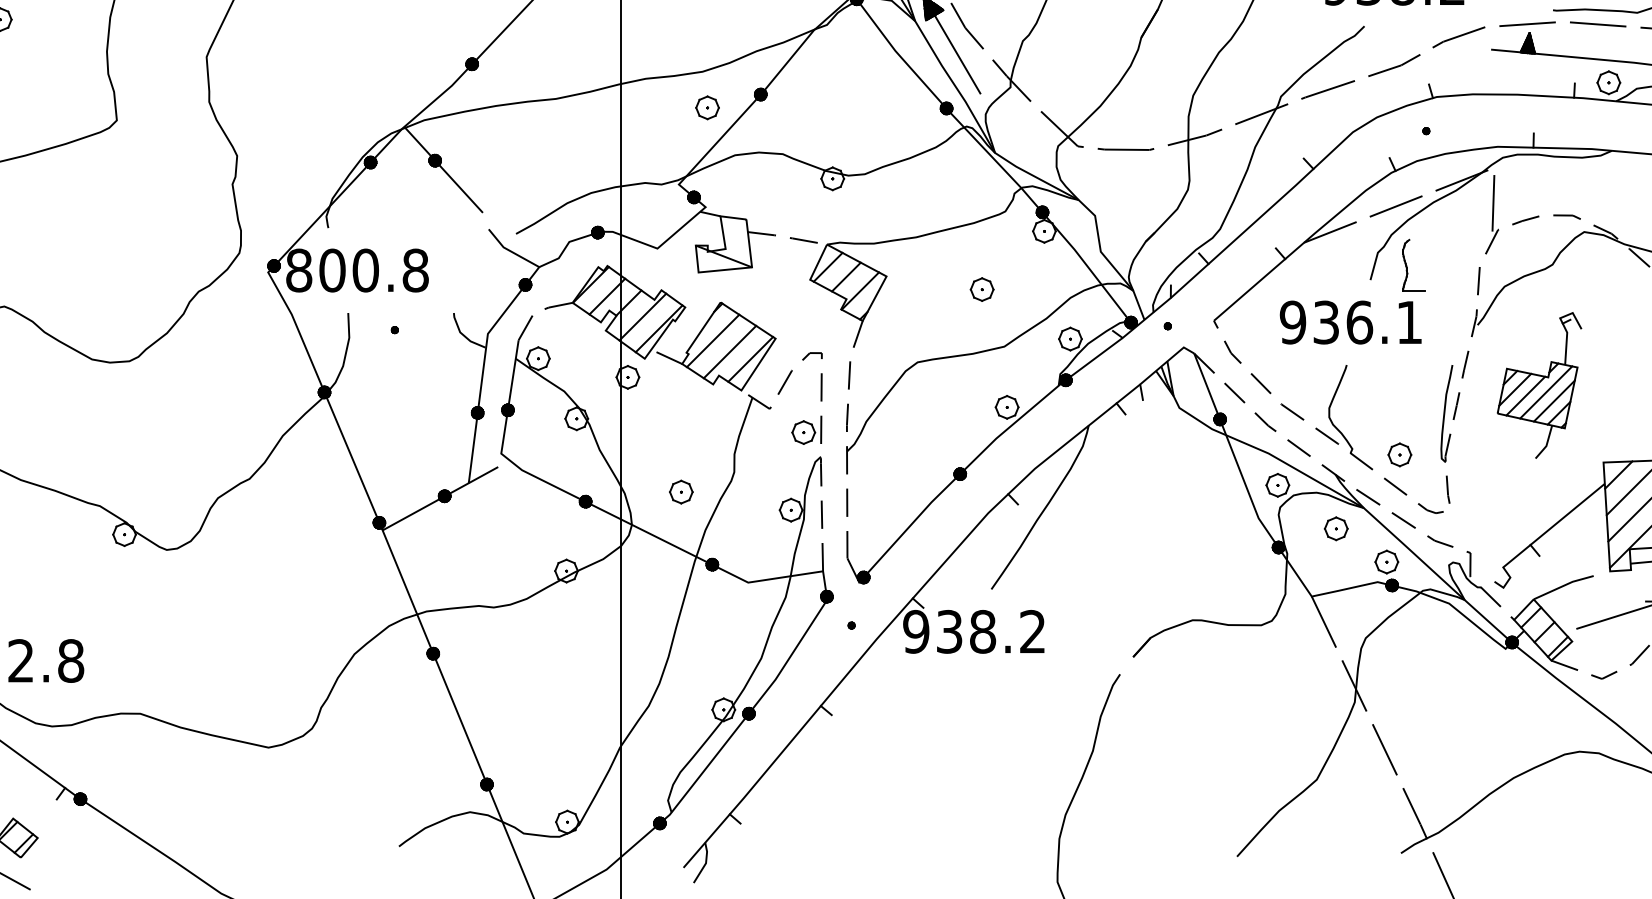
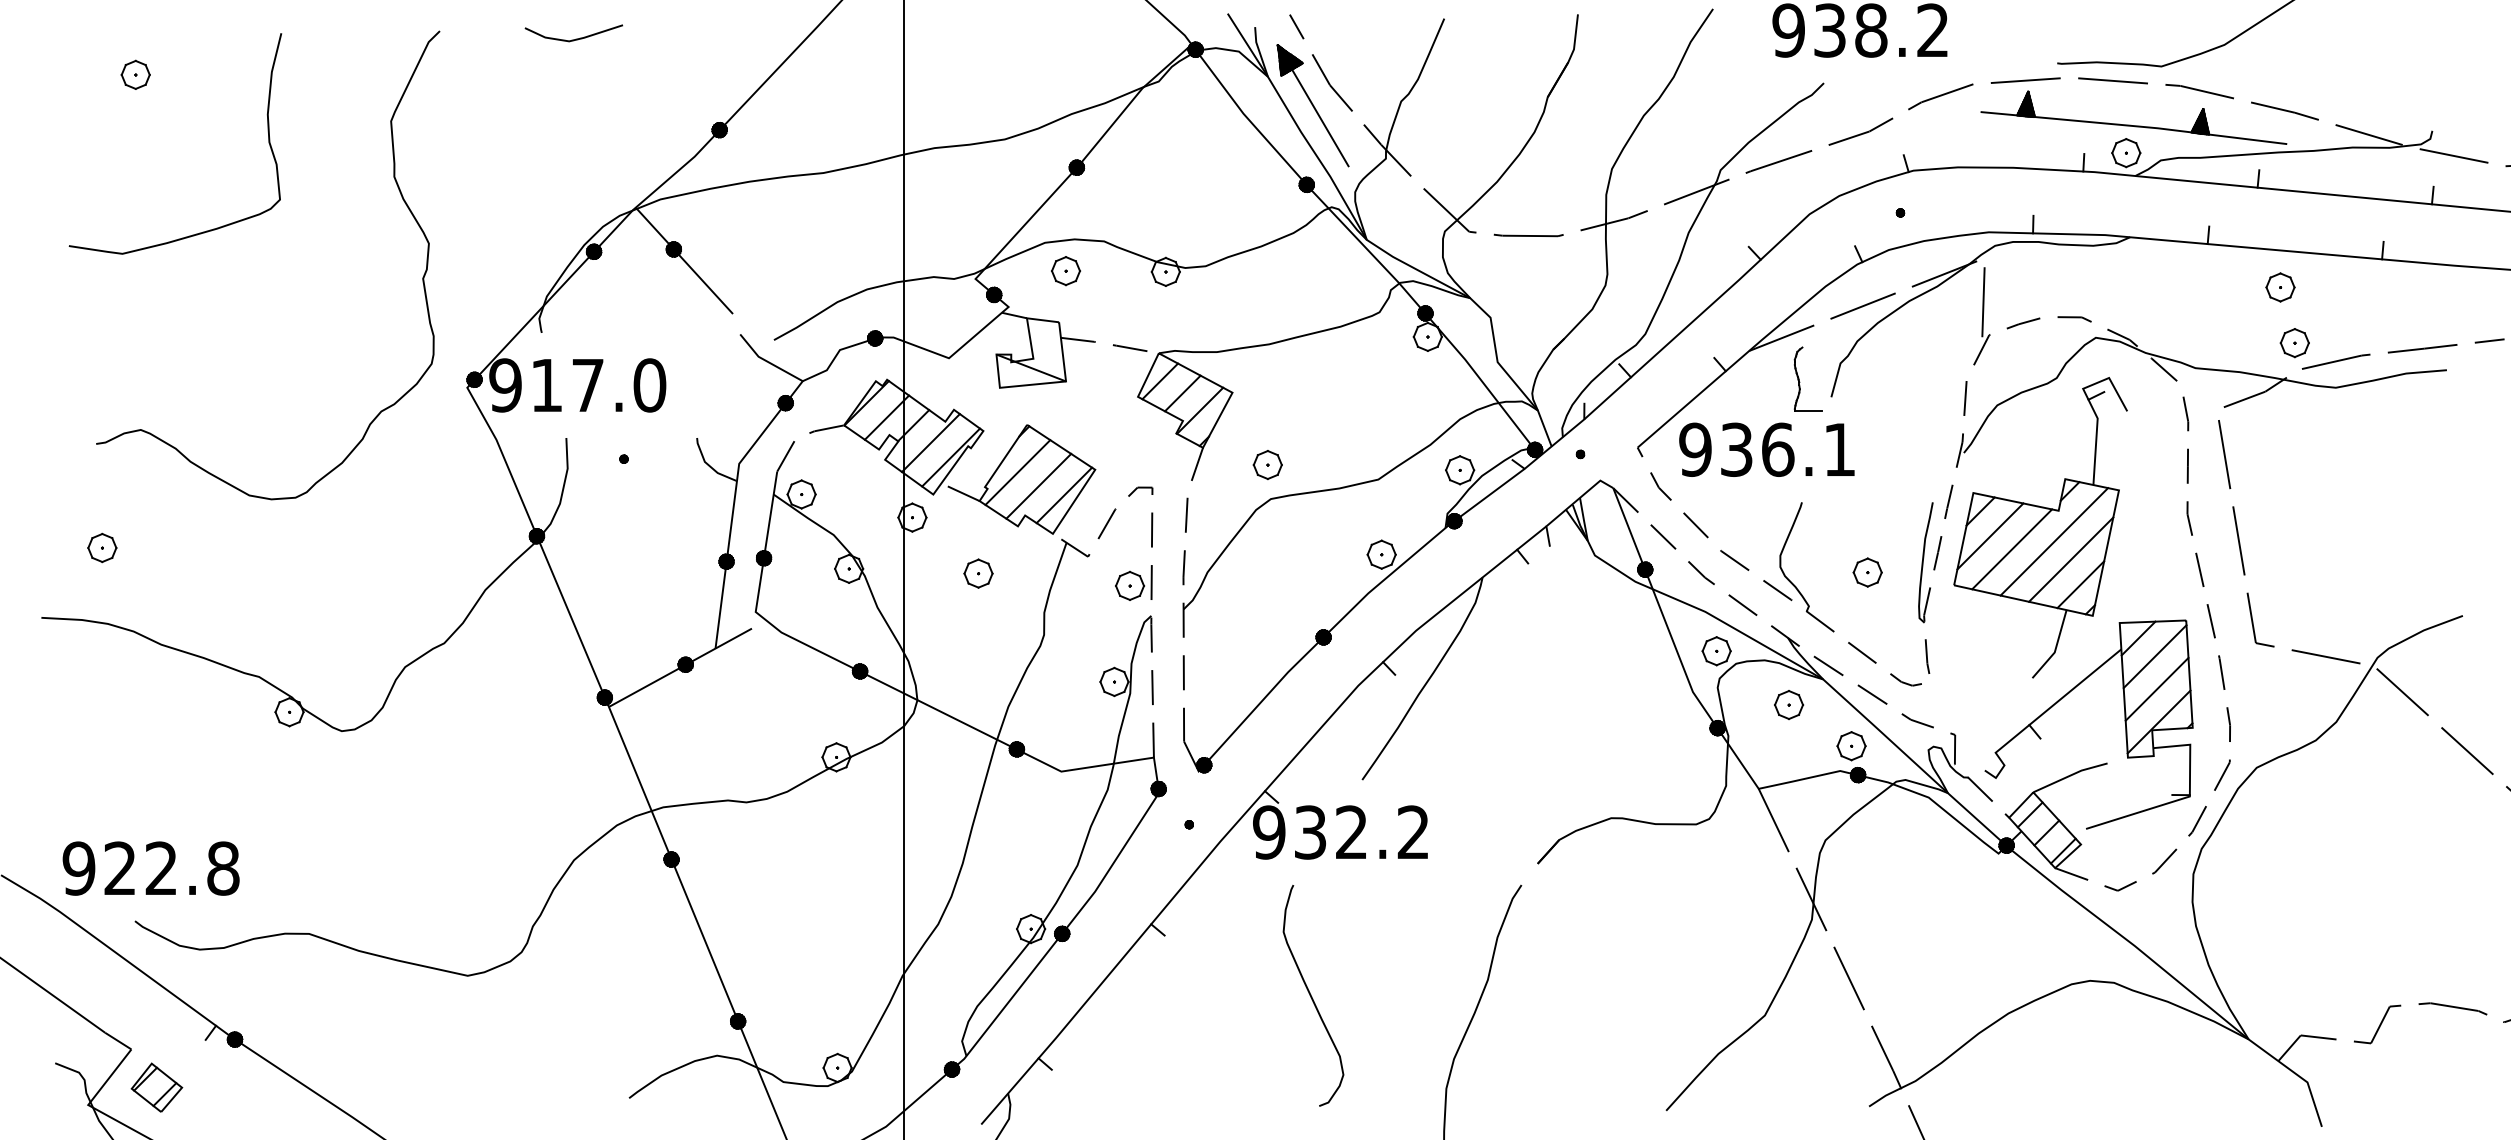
part: (707, 108) -> (1065, 271), moved
part: (1406, 264) -> (1799, 378), moved
text: (357, 270) -> (577, 385), 800.8 -> 917.0
part: (981, 290) -> (1267, 465), moved
text: (1350, 322) -> (1766, 449), moved
part: (1539, 385) -> (2040, 527), size x1.67
part: (1399, 454) -> (1867, 572), moved
part: (681, 492) -> (978, 573), moved
text: (982, 631) -> (1351, 832), 938.2 -> 932.2
curve: (951, 764) -> (1312, 996), added

